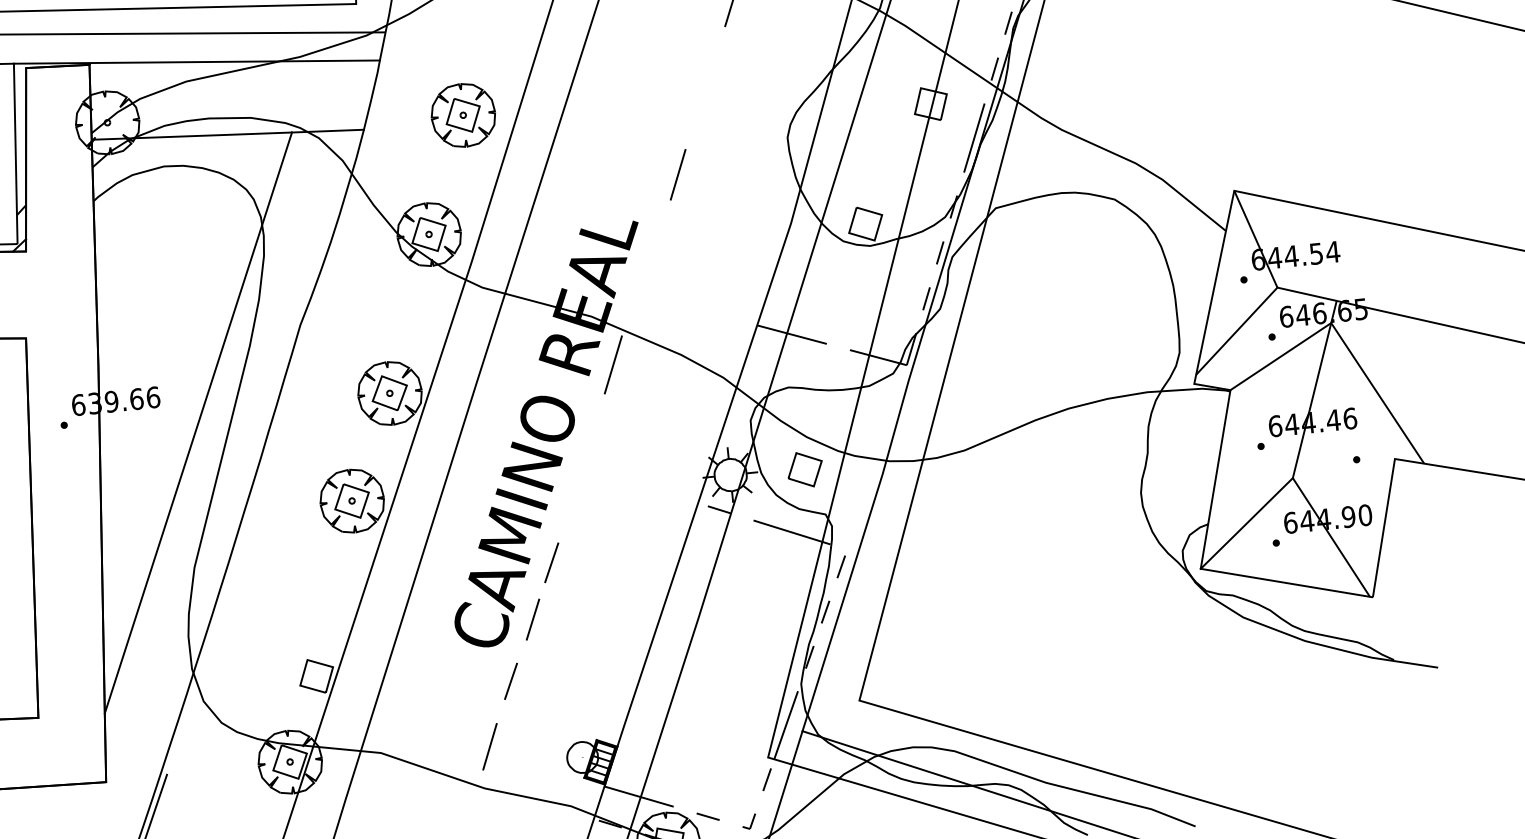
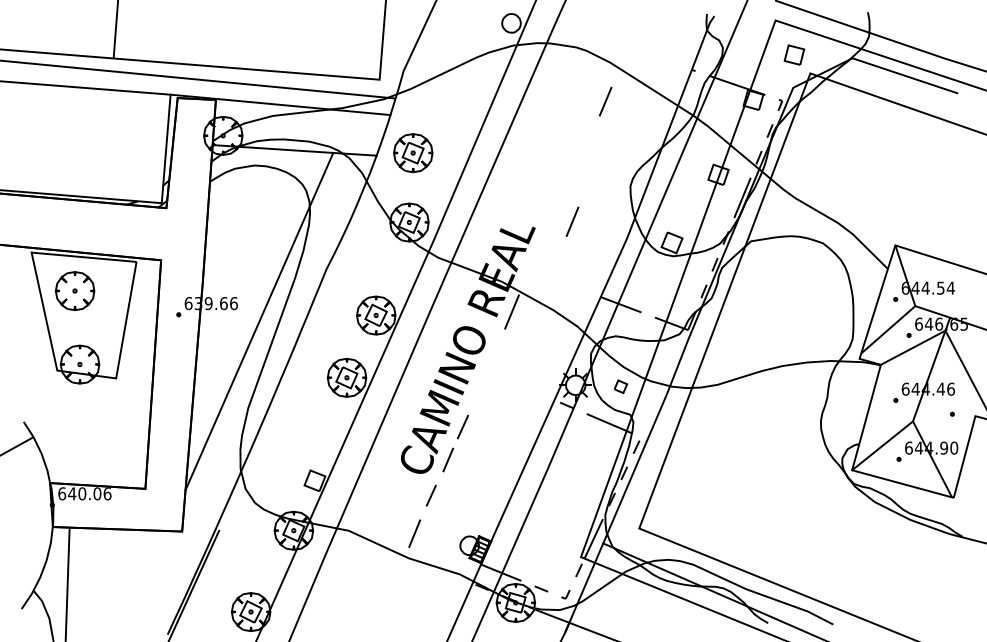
part: (463, 115) -> (413, 153), moved
line: (678, 174) -> (572, 221), moved
part: (804, 469) -> (620, 386), size x0.6

